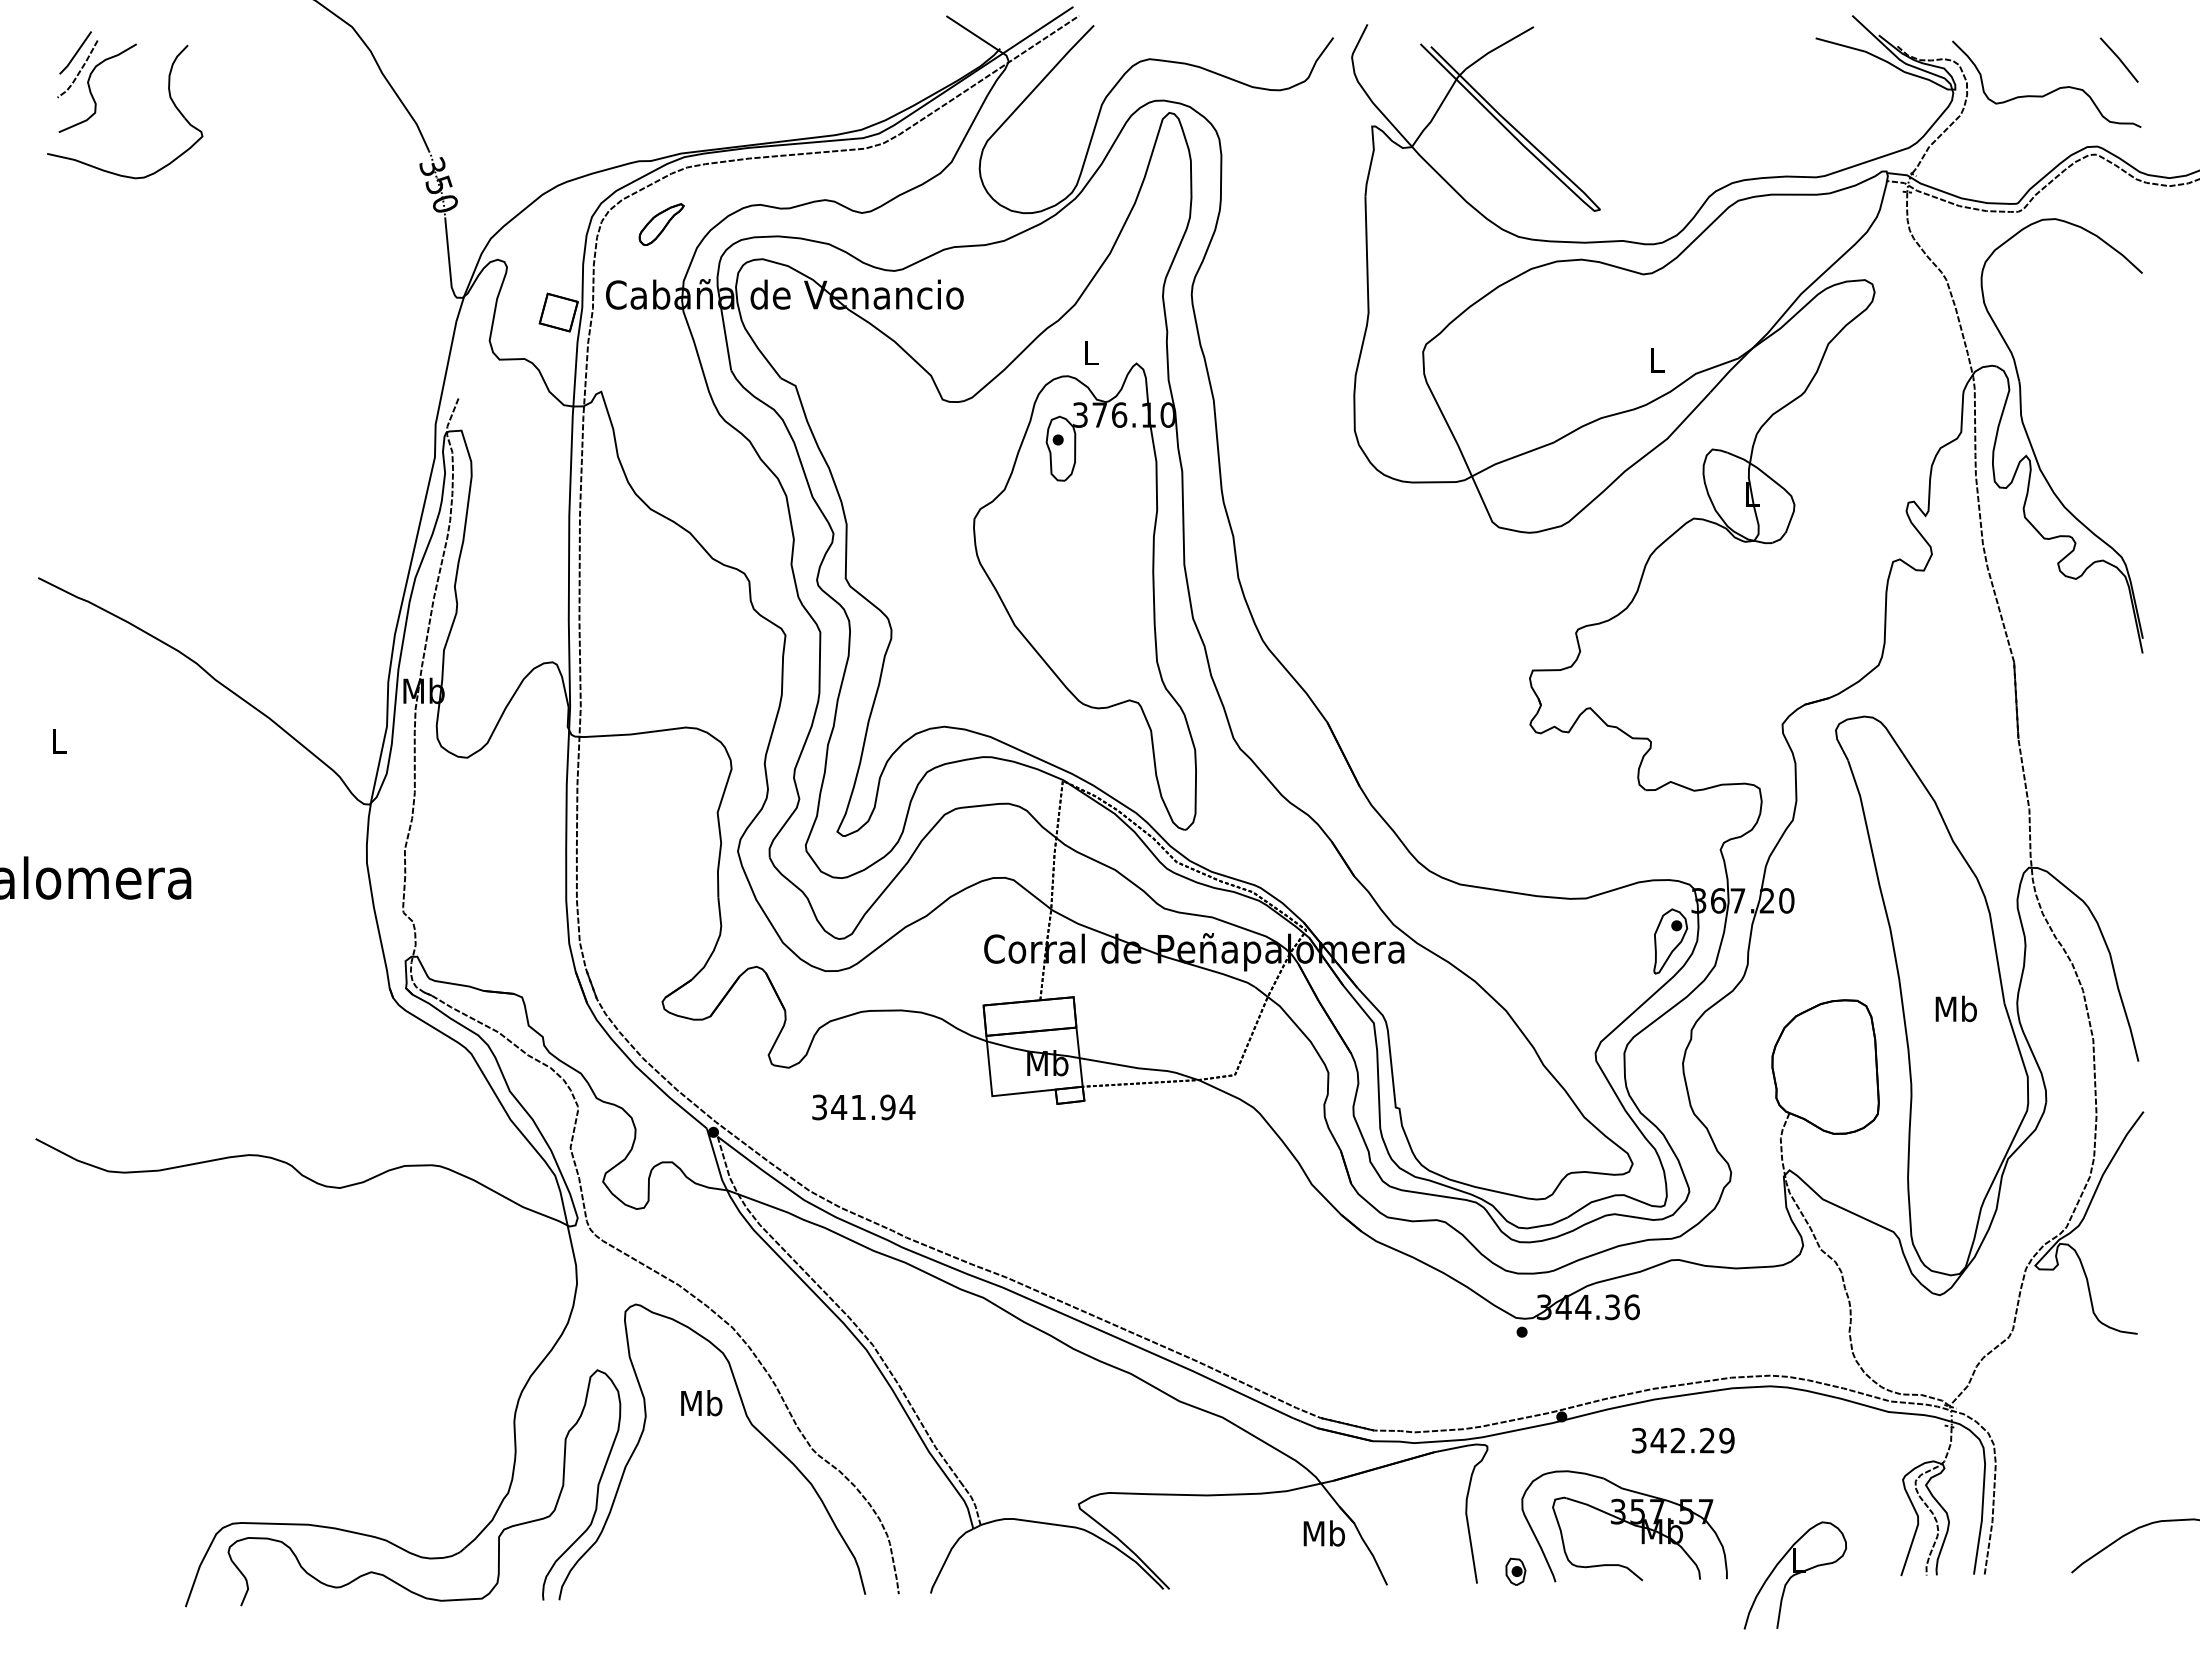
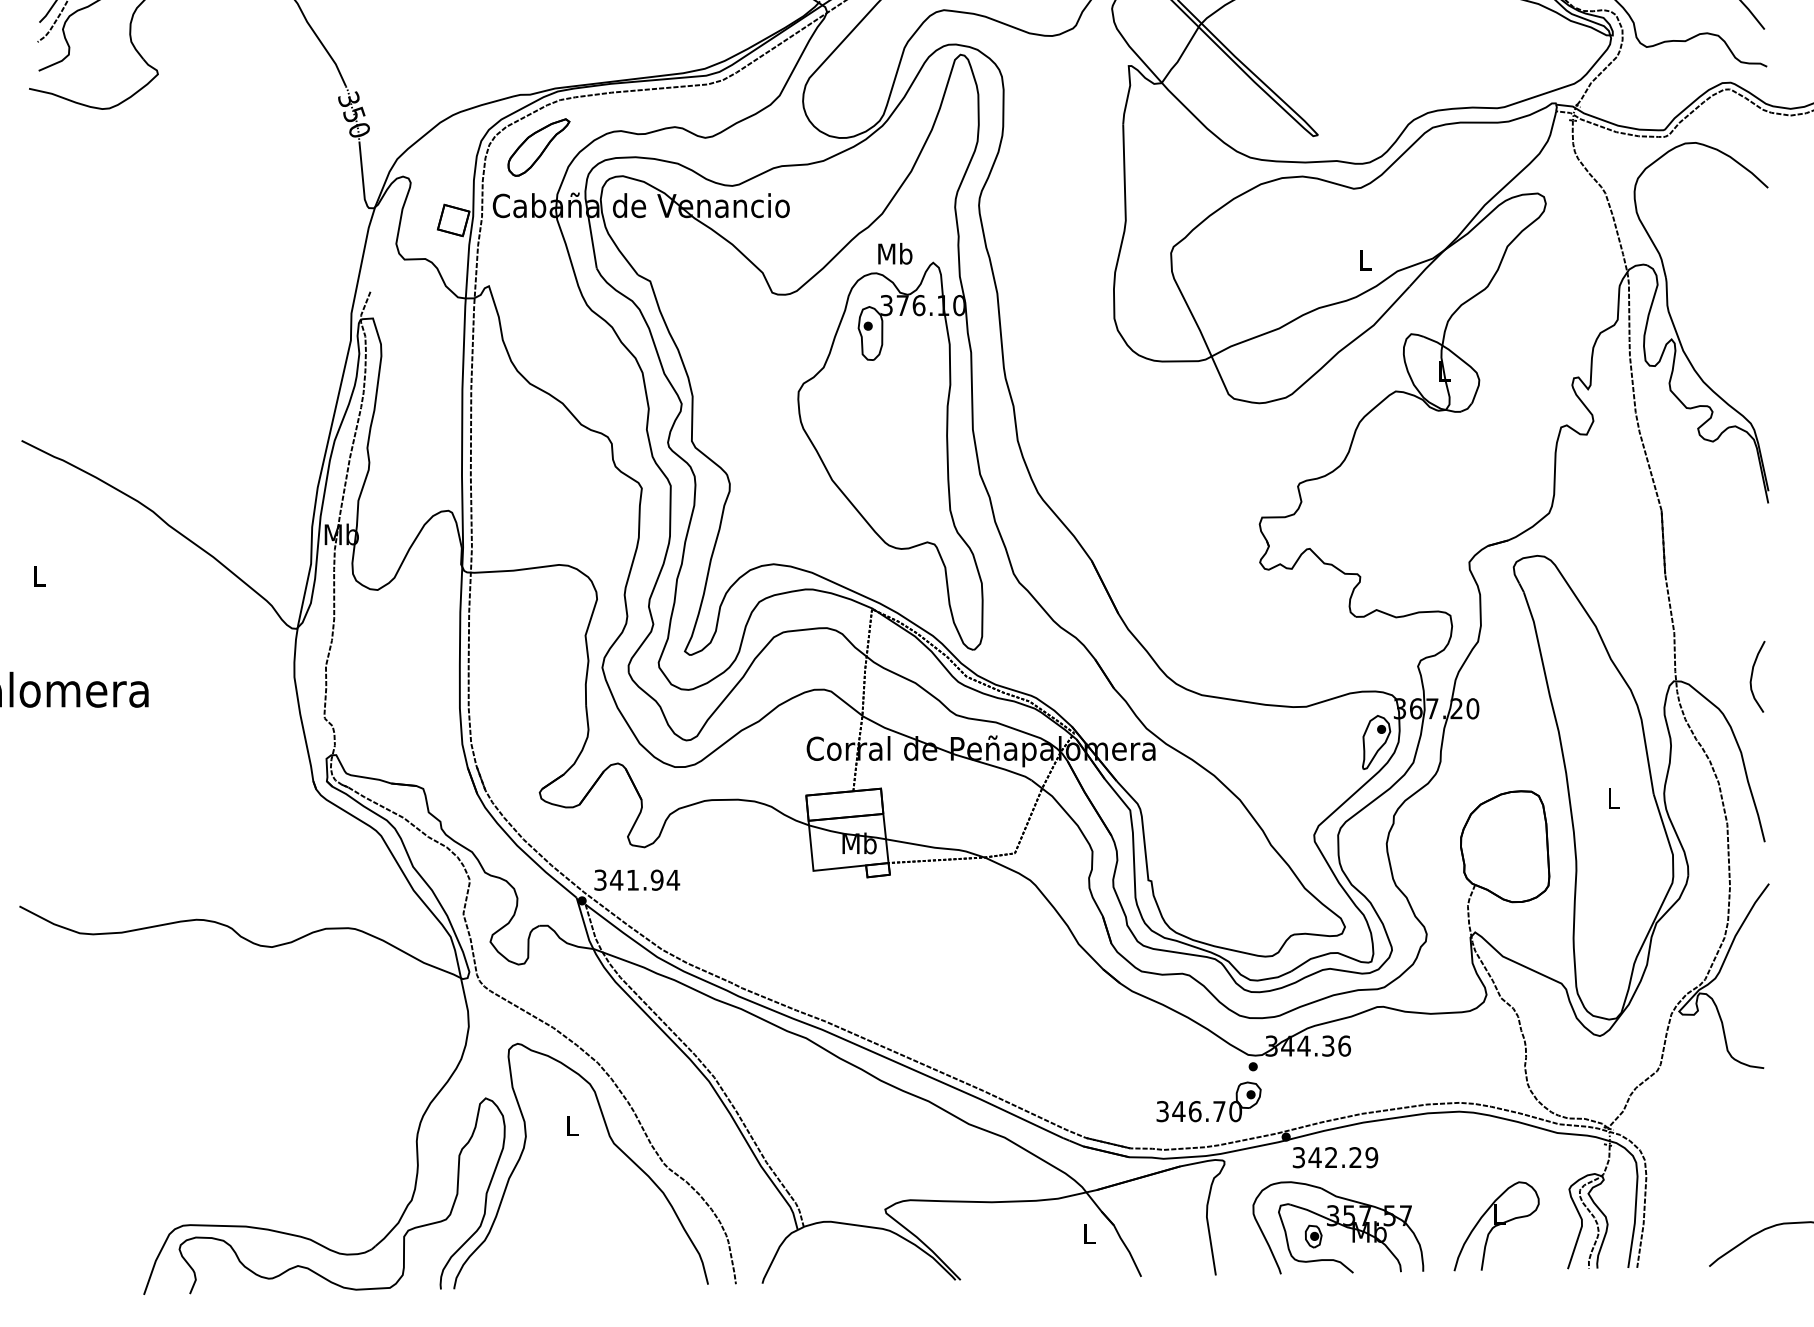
part: (661, 224) -> (538, 147), size x1.67
text: (1090, 352) -> (895, 253), L -> Mb
curve: (2123, 862) -> (1752, 676), added
text: (1955, 1008) -> (1612, 798), Mb -> L
text: (863, 1107) -> (636, 880), moved
part: (1468, 1374) -> (1208, 1101), added
text: (701, 1403) -> (572, 1125), Mb -> L
text: (1682, 1440) -> (1334, 1157), moved
text: (1323, 1533) -> (1088, 1233), Mb -> L
part: (1515, 1571) -> (1313, 1236), moved
part: (1794, 1575) -> (1495, 1226), moved

